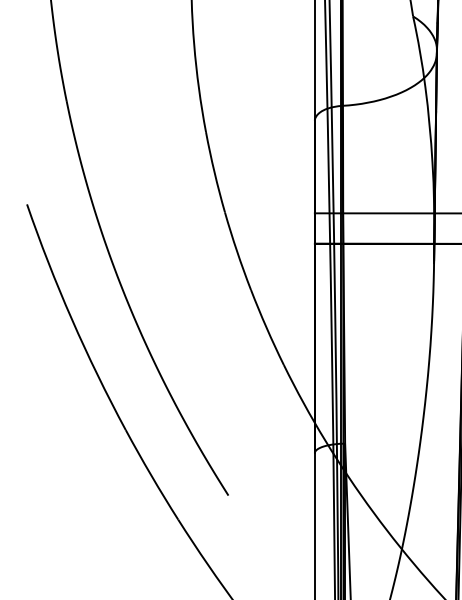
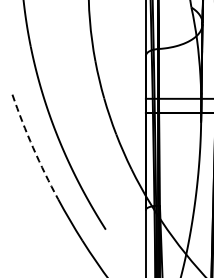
arc: (72, 318) -> (33, 147), solid -> dashed

